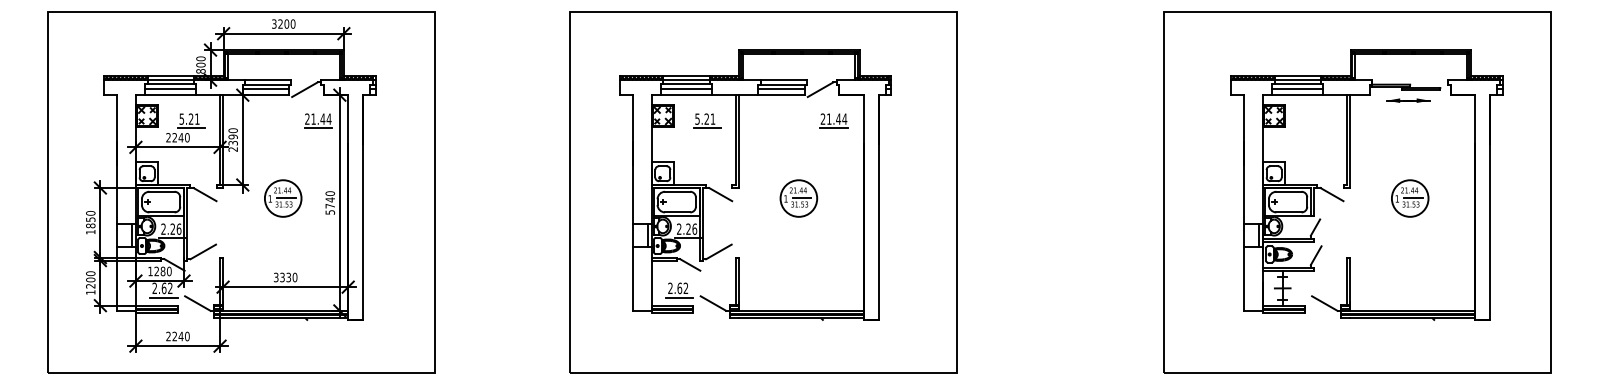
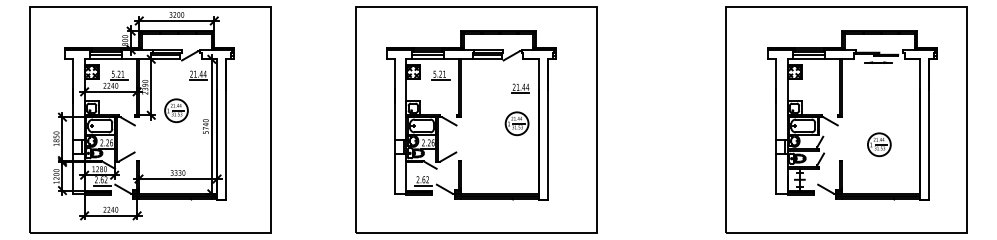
part: (833, 121) -> (520, 88), moved
part: (283, 198) -> (176, 110), moved
part: (797, 198) -> (516, 123), moved
part: (1410, 198) -> (879, 144), moved

